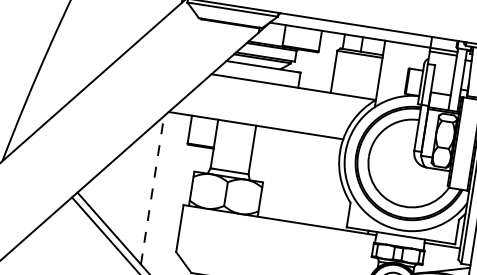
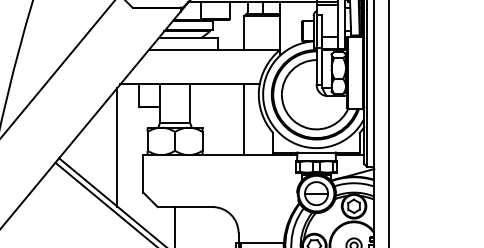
line: (317, 180) -> (244, 119), added
line: (152, 189) -> (117, 146), dashed -> solid

